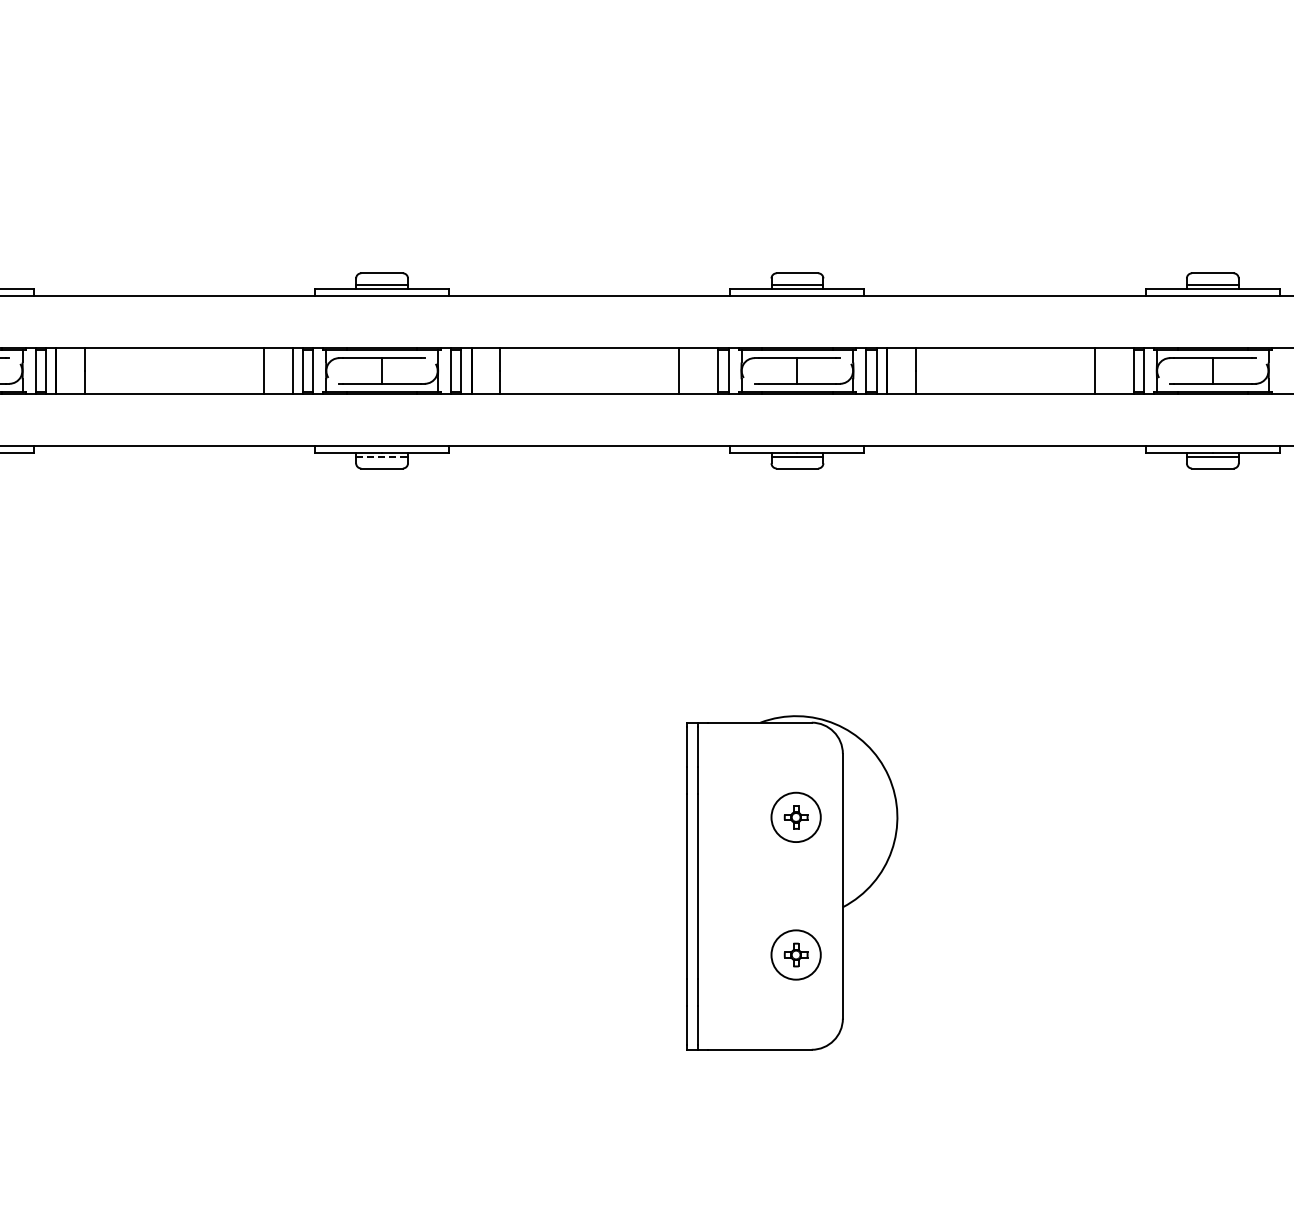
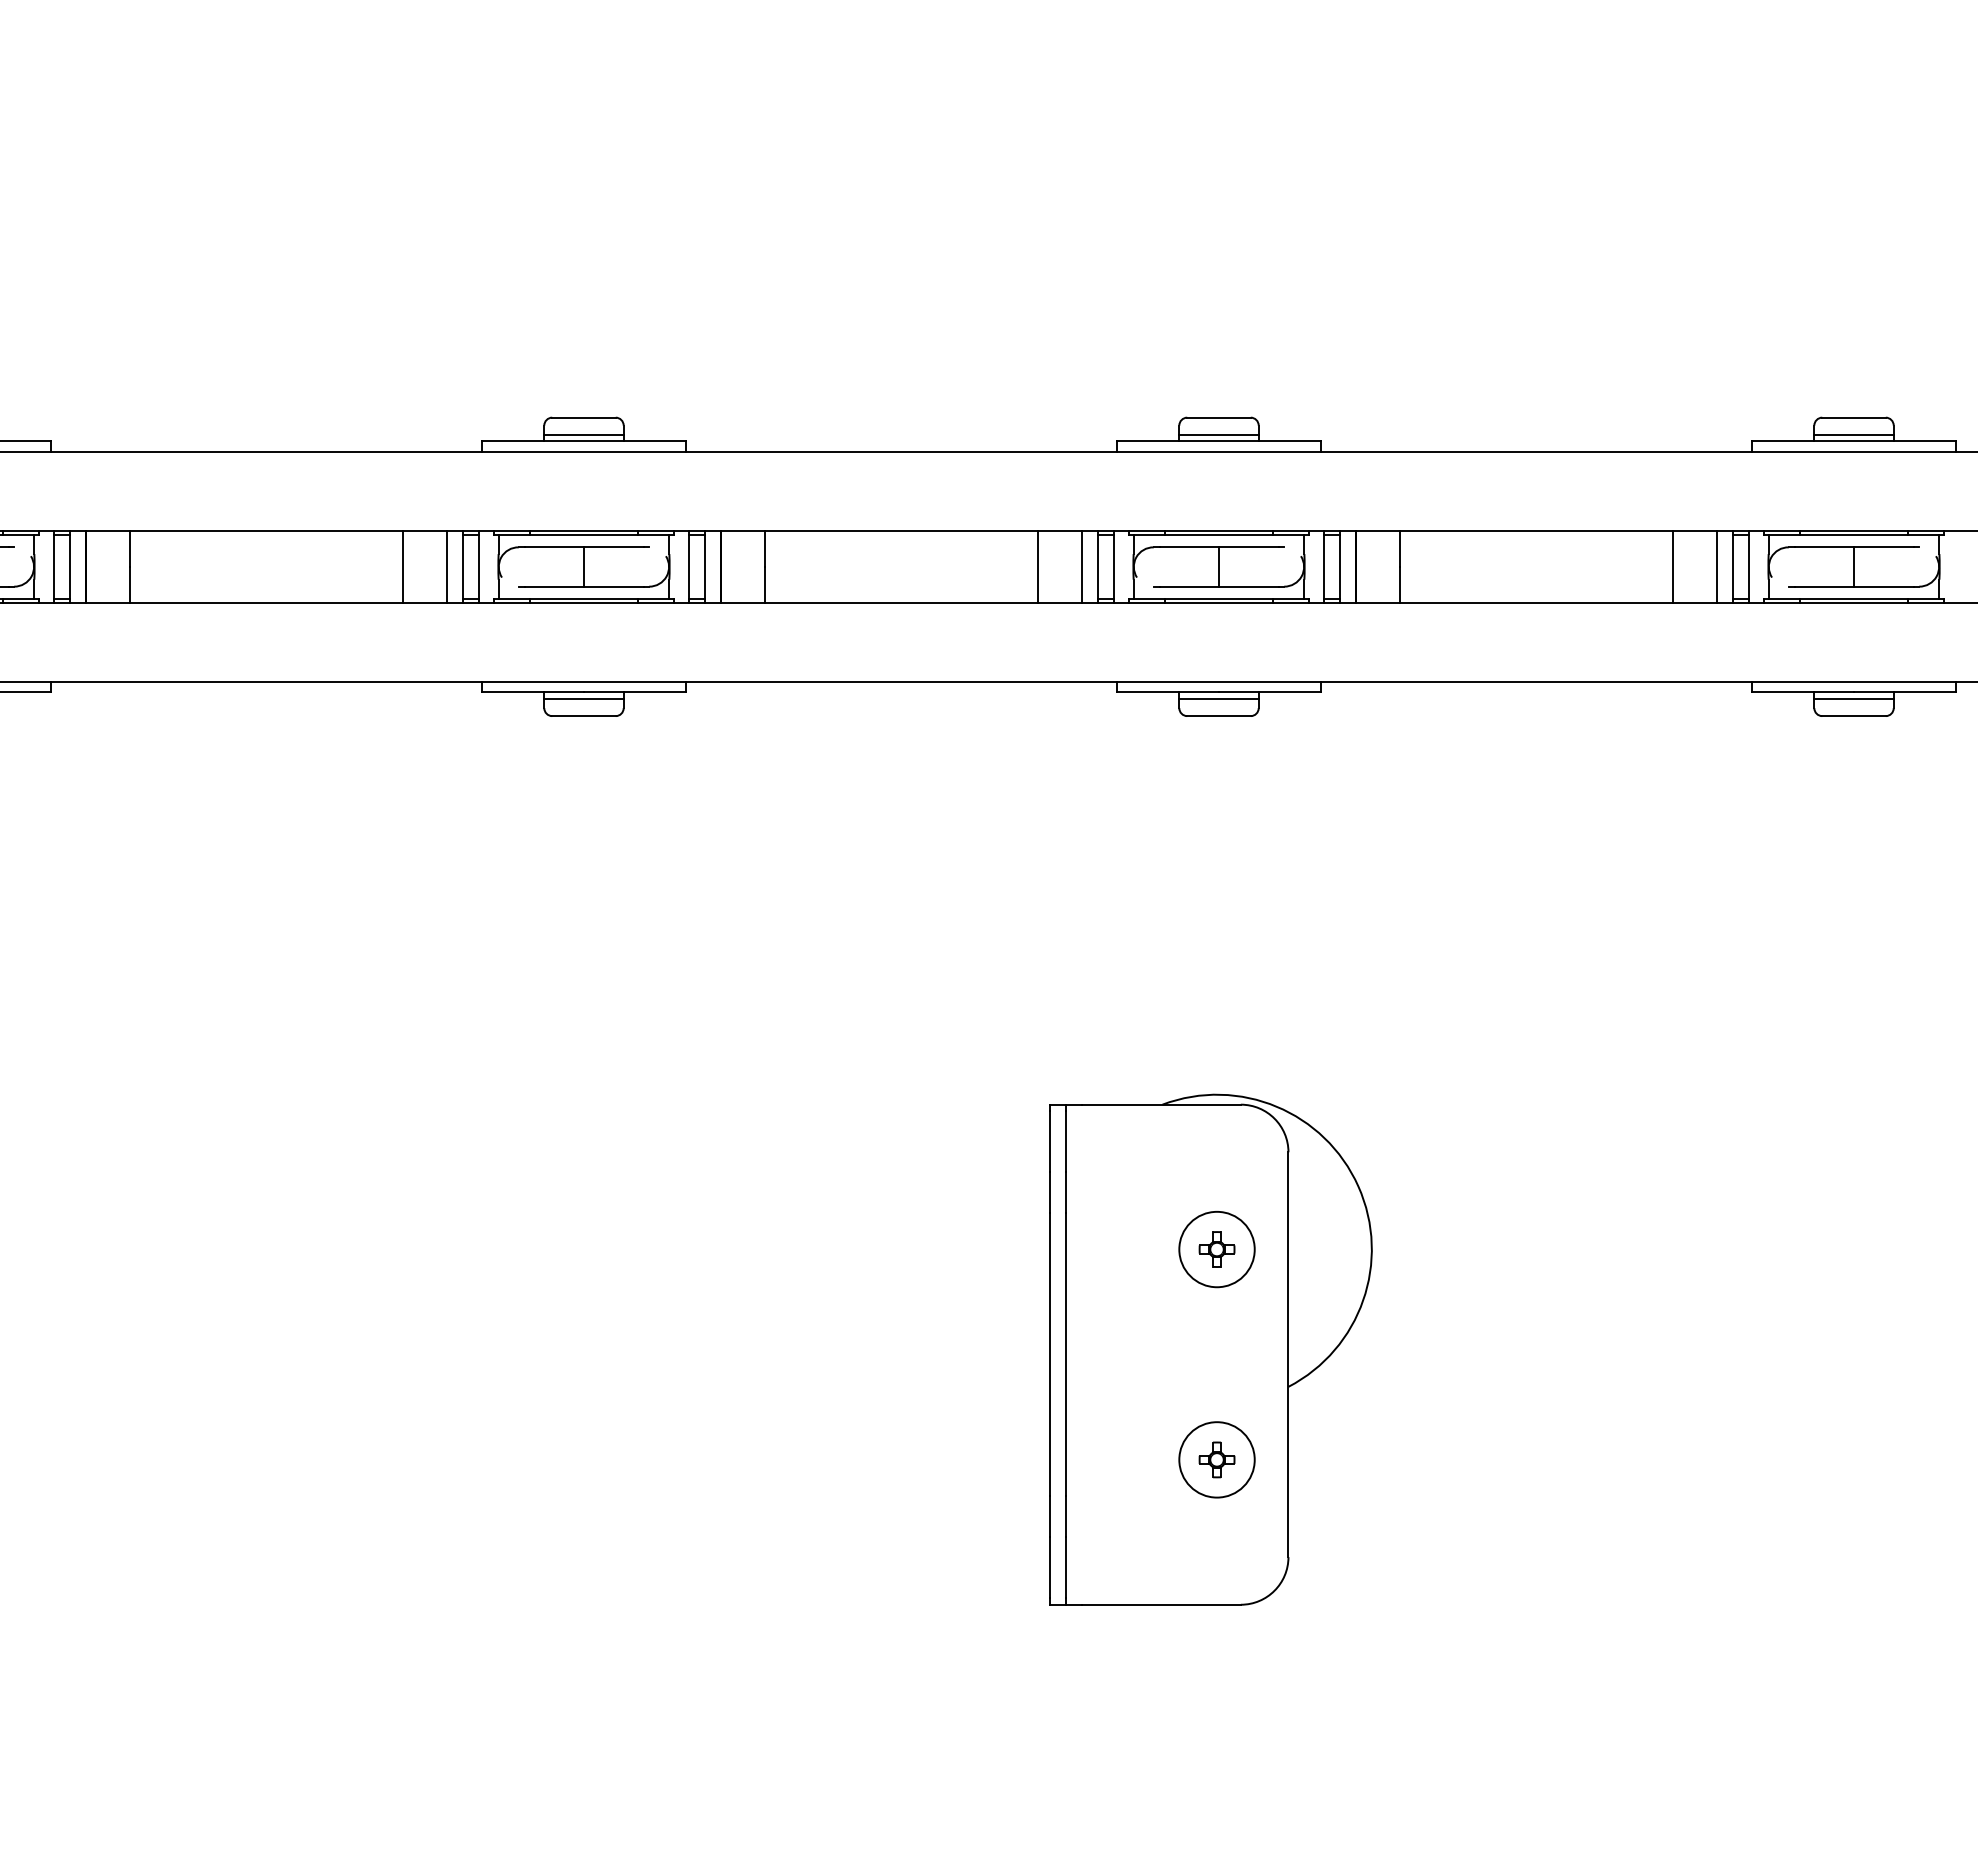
line: (707, 370) -> (1081, 566), added
line: (1123, 370) -> (1717, 566), added
line: (382, 457) -> (584, 699), dashed -> solid

